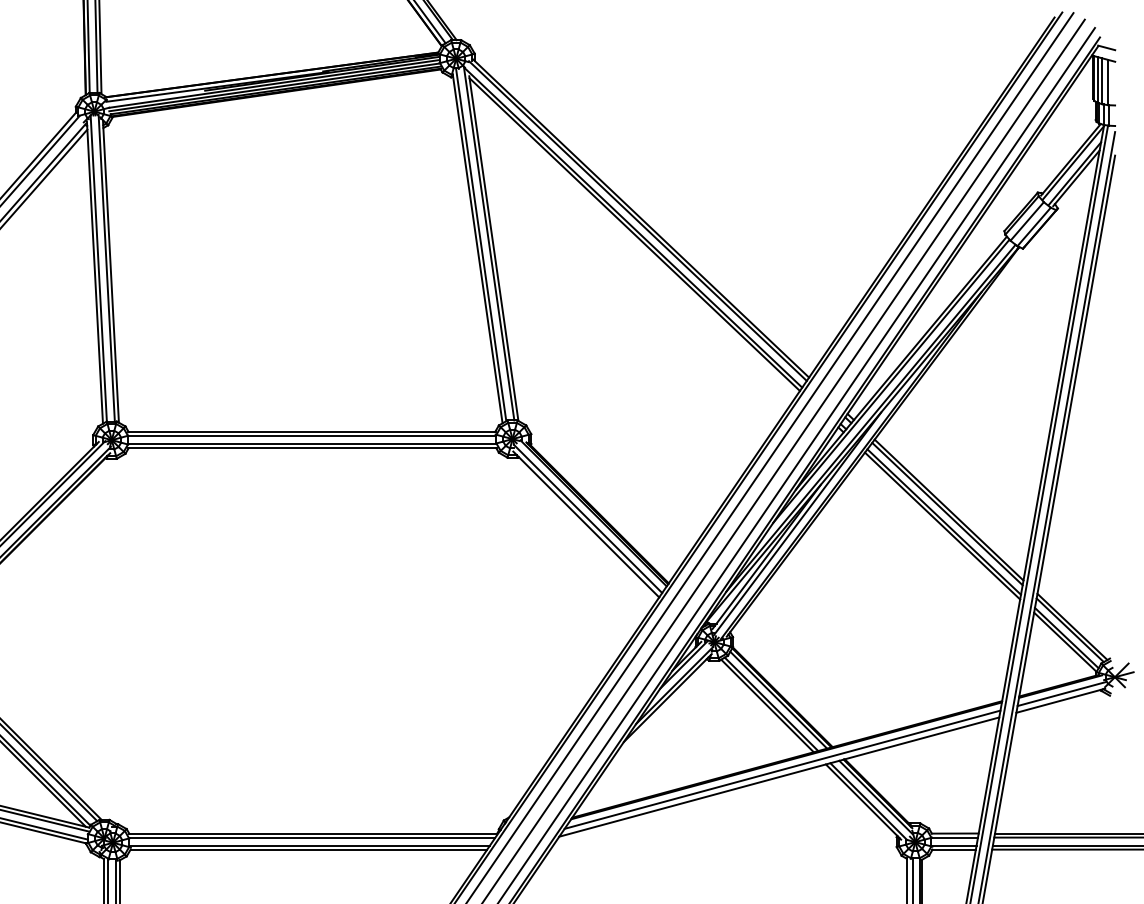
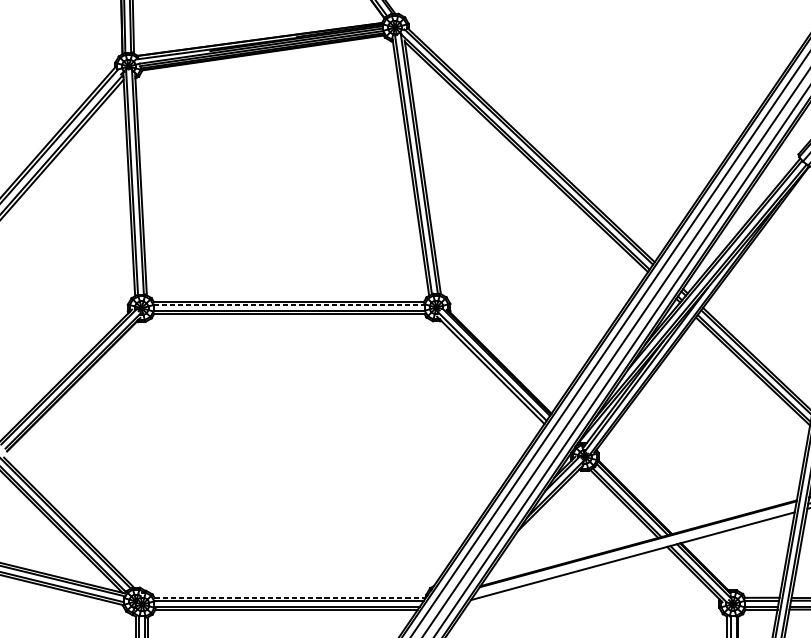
line: (312, 436) -> (289, 305), solid -> dashed
line: (782, 769) -> (635, 550), removed
line: (313, 833) -> (290, 597), solid -> dashed

